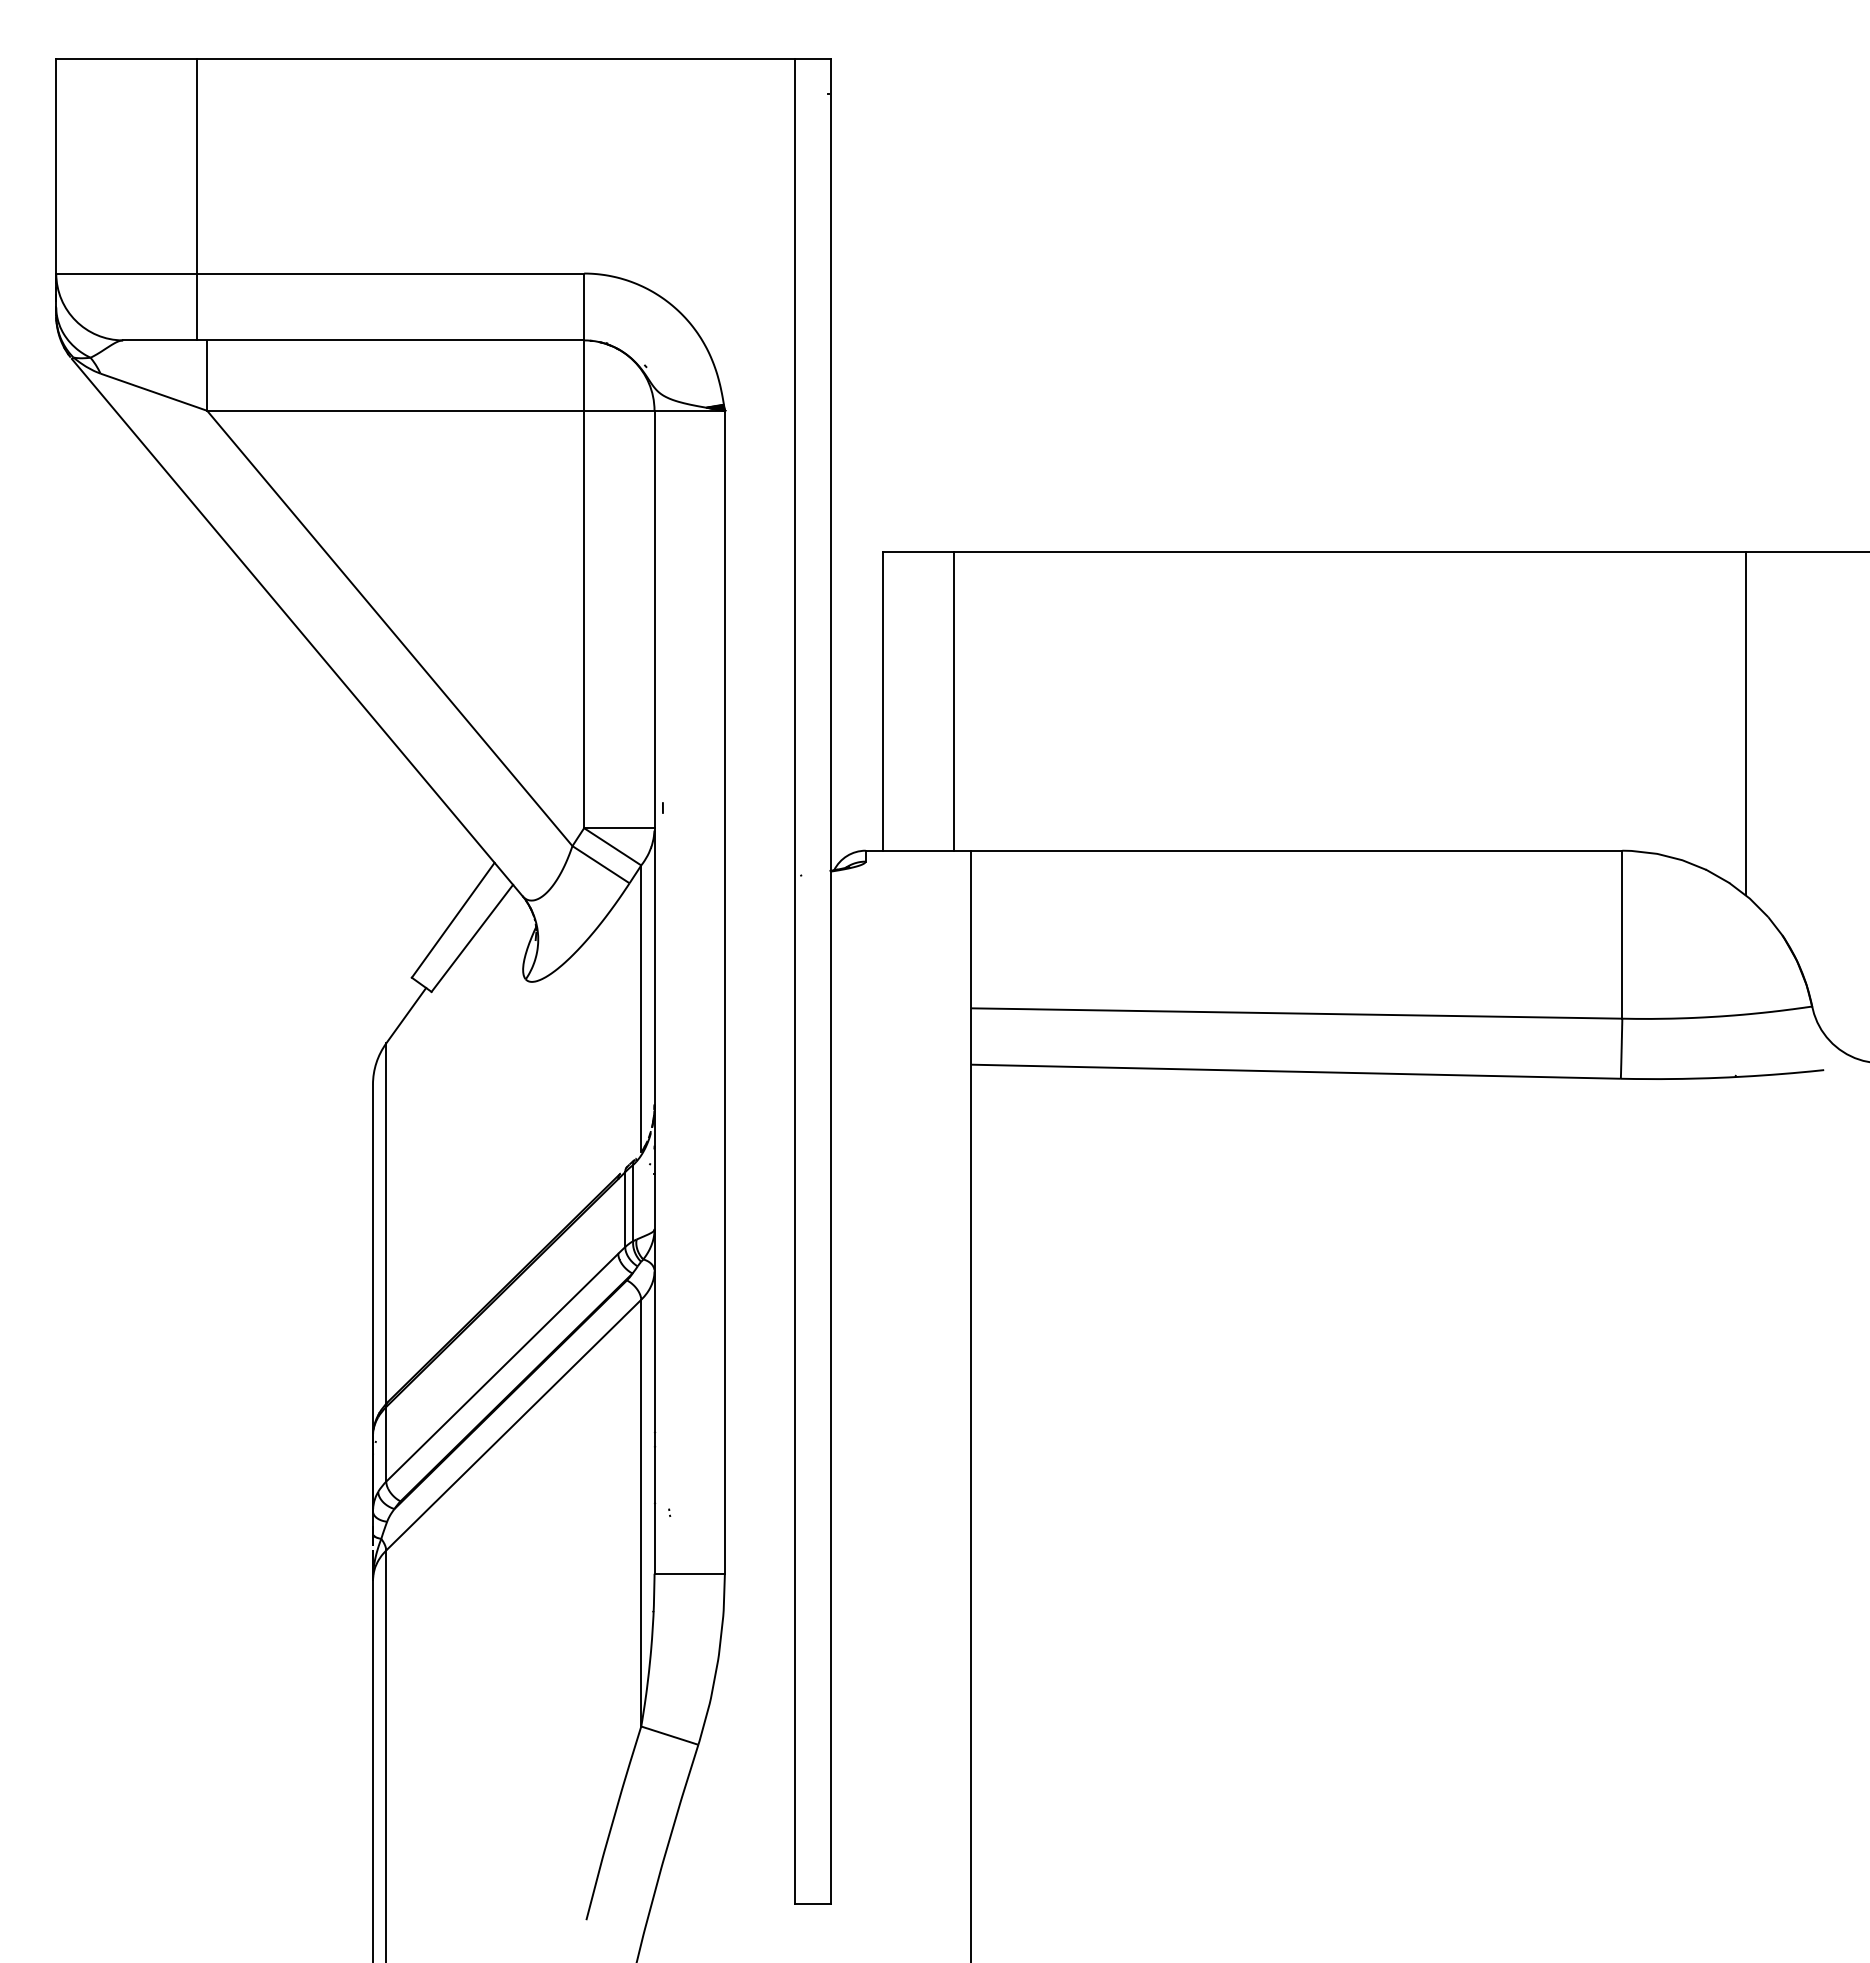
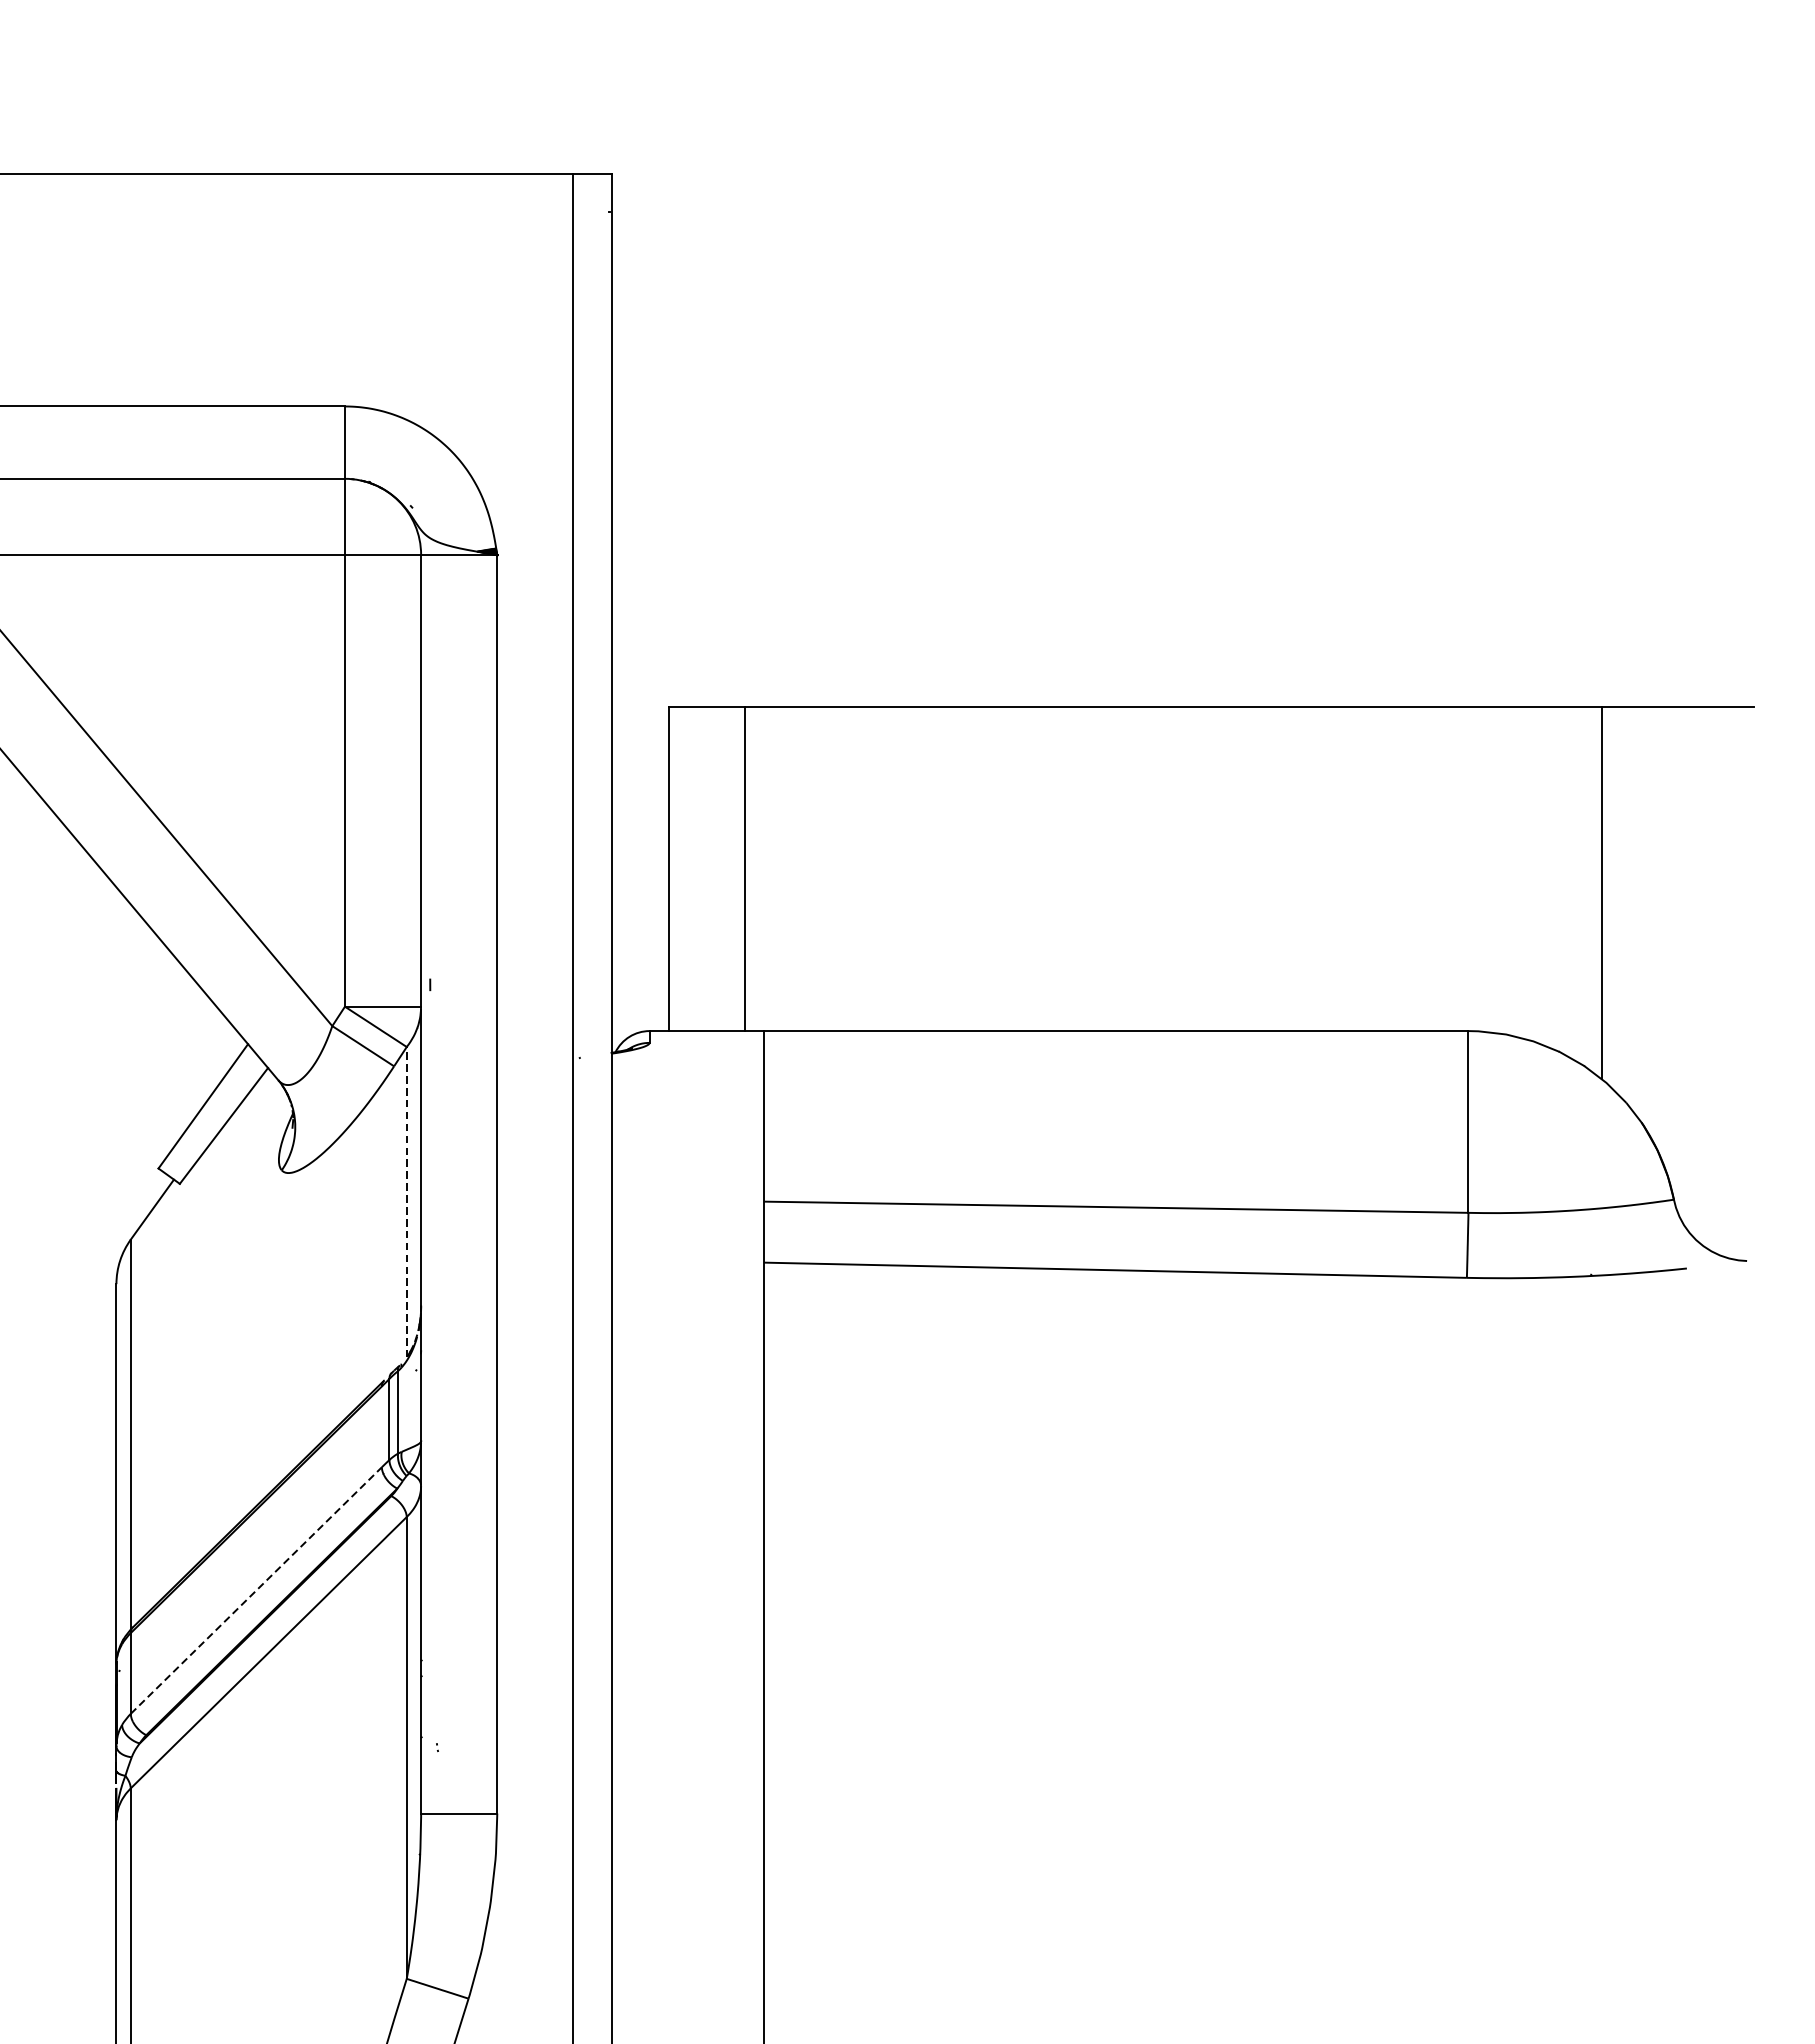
line: (641, 1008) -> (407, 1201), solid -> dashed
line: (502, 1367) -> (256, 1590), solid -> dashed

